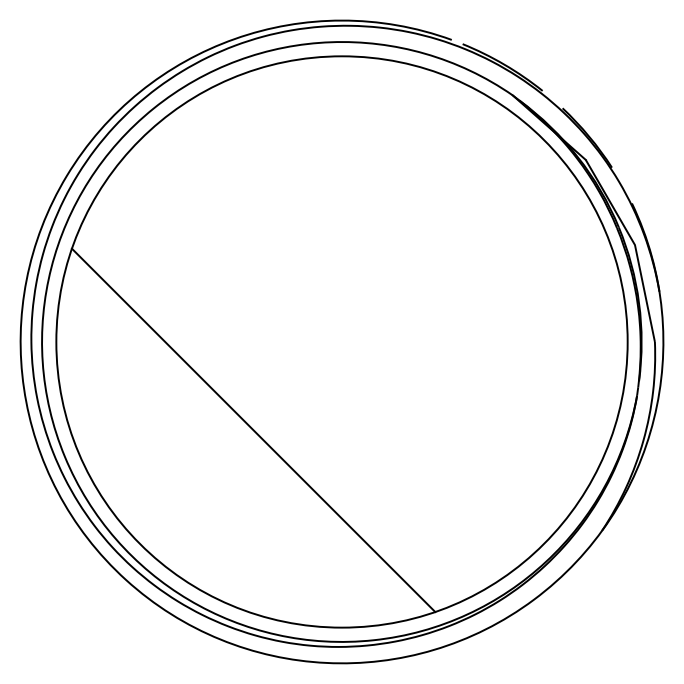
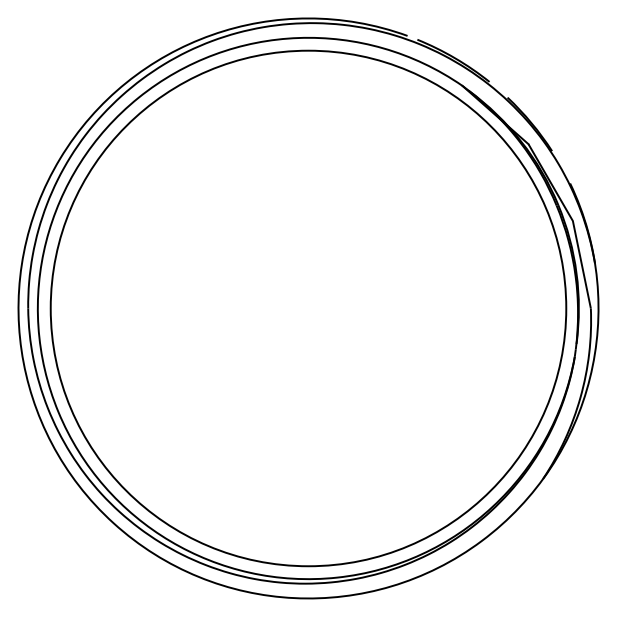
line: (253, 430) -> (228, 388), removed

